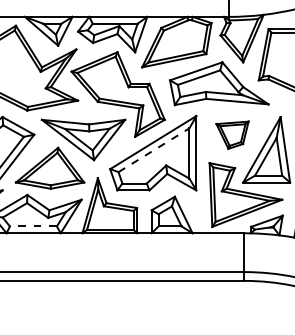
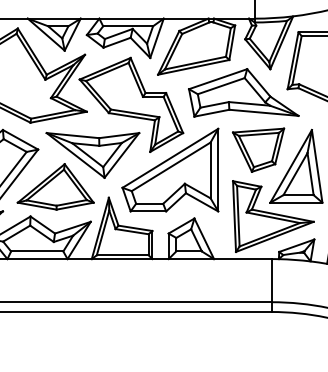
part: (232, 134) -> (258, 149), size x1.43
line: (153, 150) -> (170, 167), dashed -> solid
line: (33, 226) -> (37, 251), dashed -> solid

